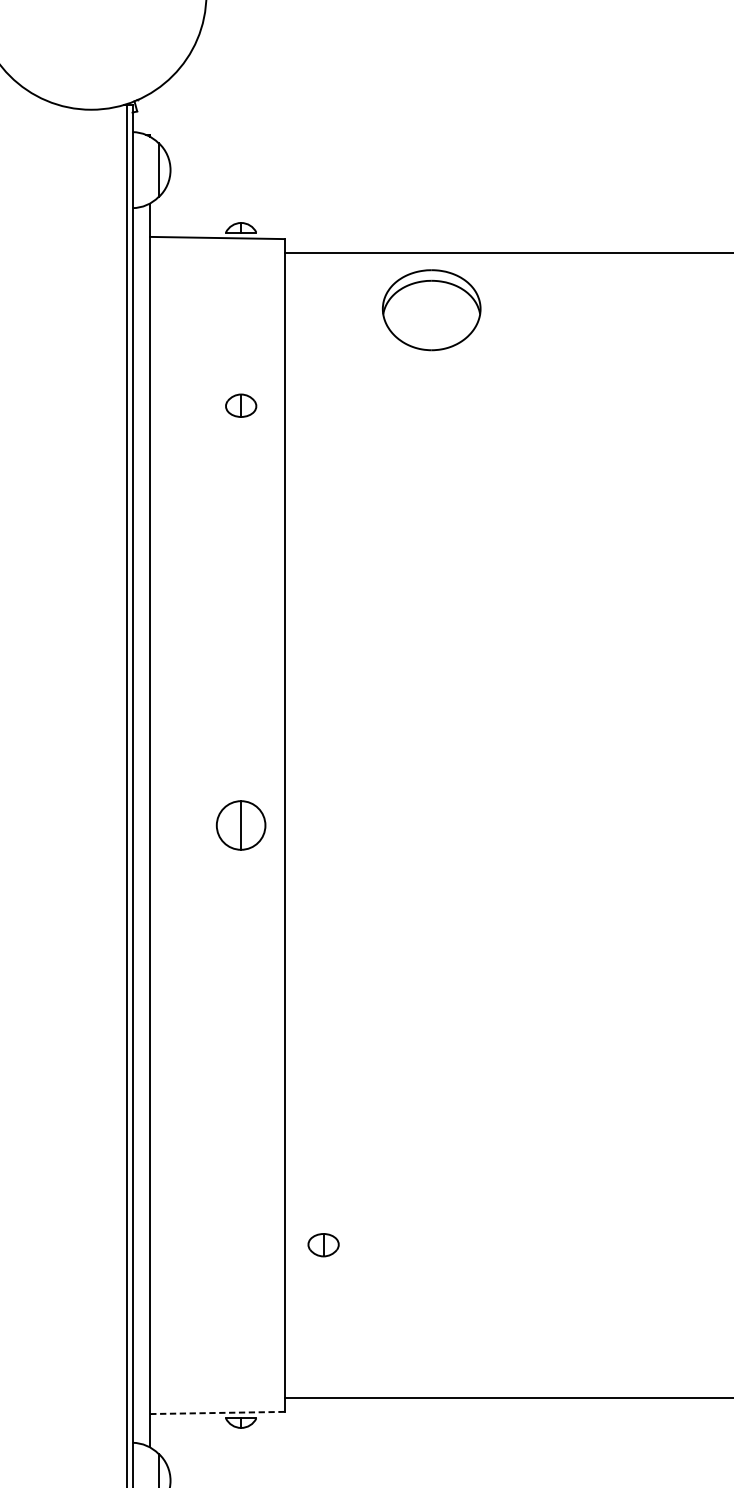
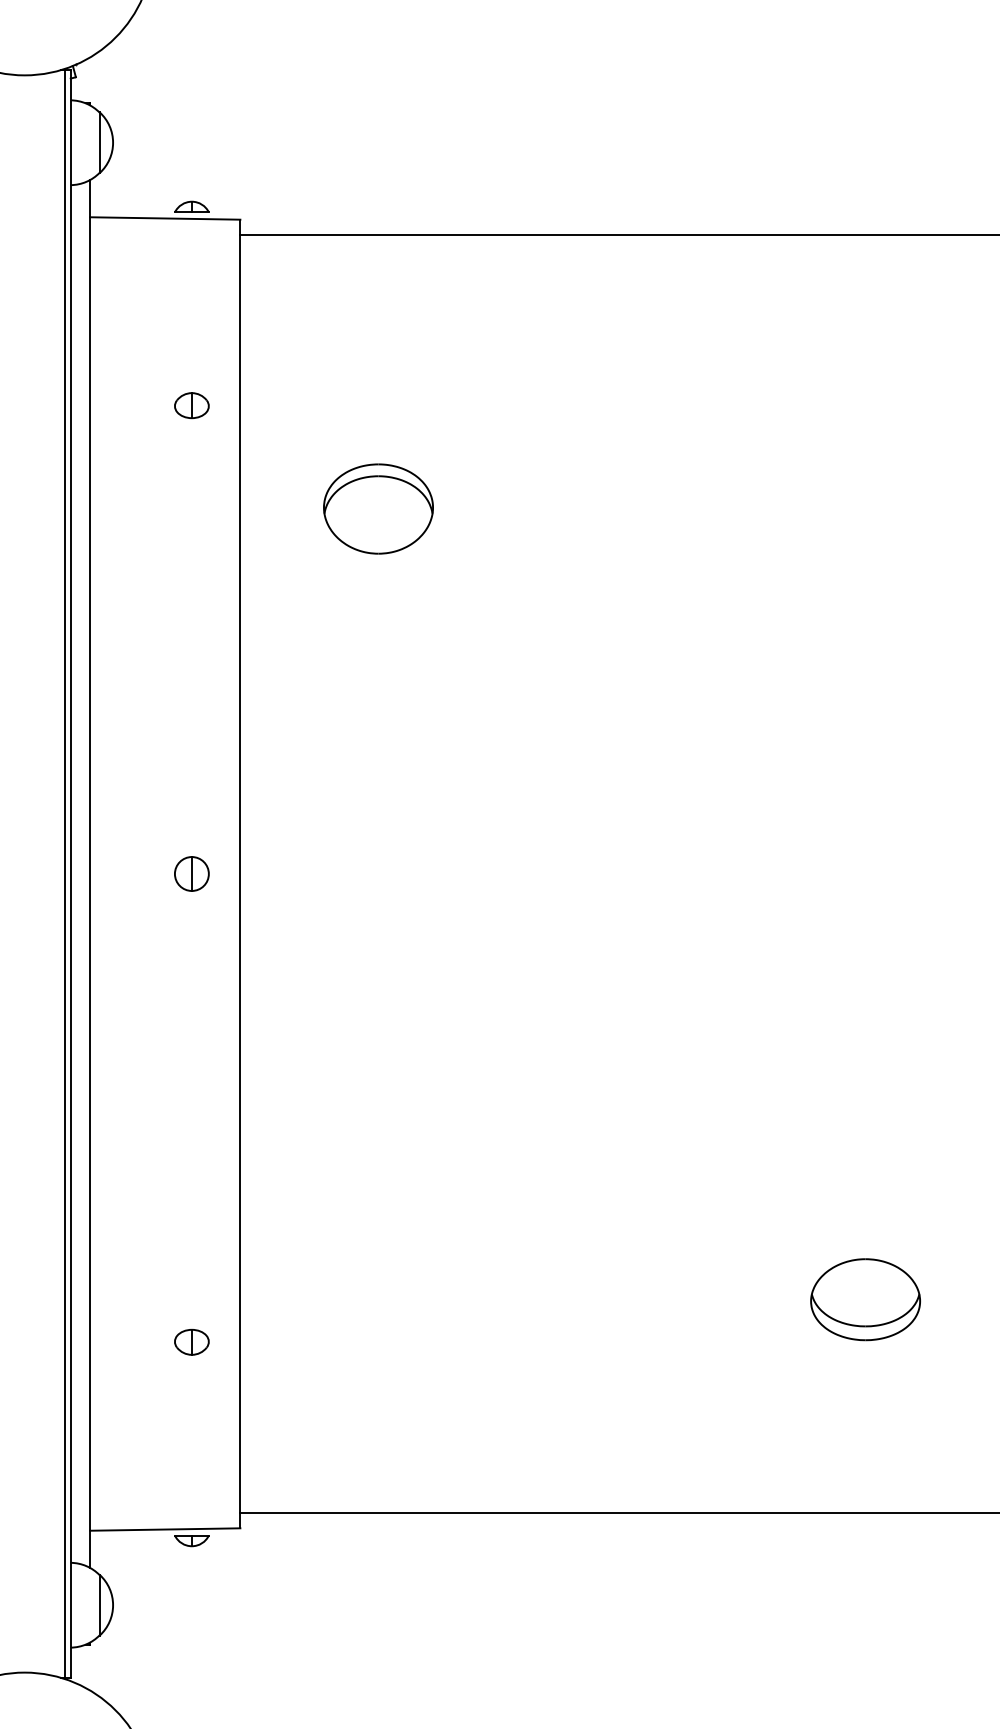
part: (431, 309) -> (378, 508), moved
part: (240, 825) -> (191, 873), size x0.62
part: (323, 1245) -> (191, 1342), moved
line: (216, 1412) -> (164, 1529), dashed -> solid

